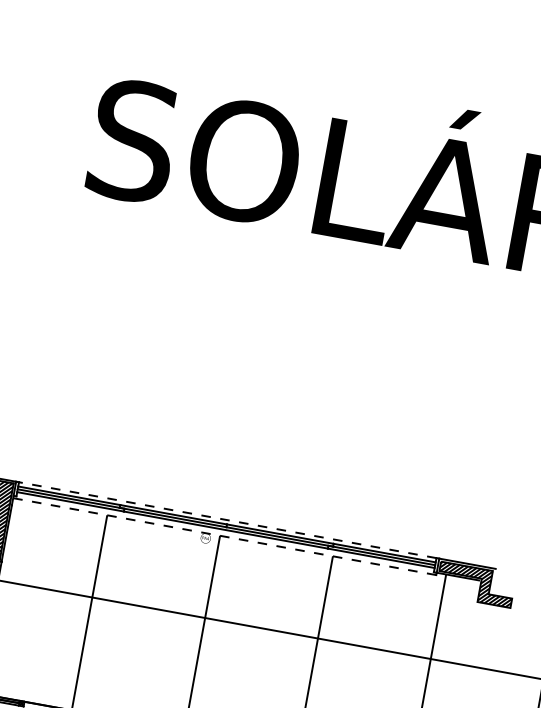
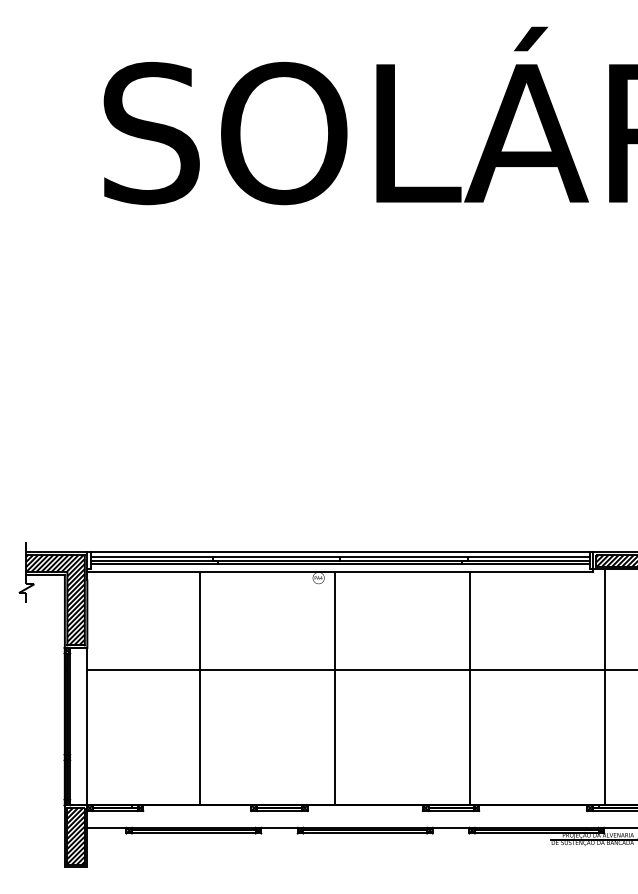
line: (227, 520) -> (340, 552), dashed -> solid
line: (224, 537) -> (340, 572), dashed -> solid

